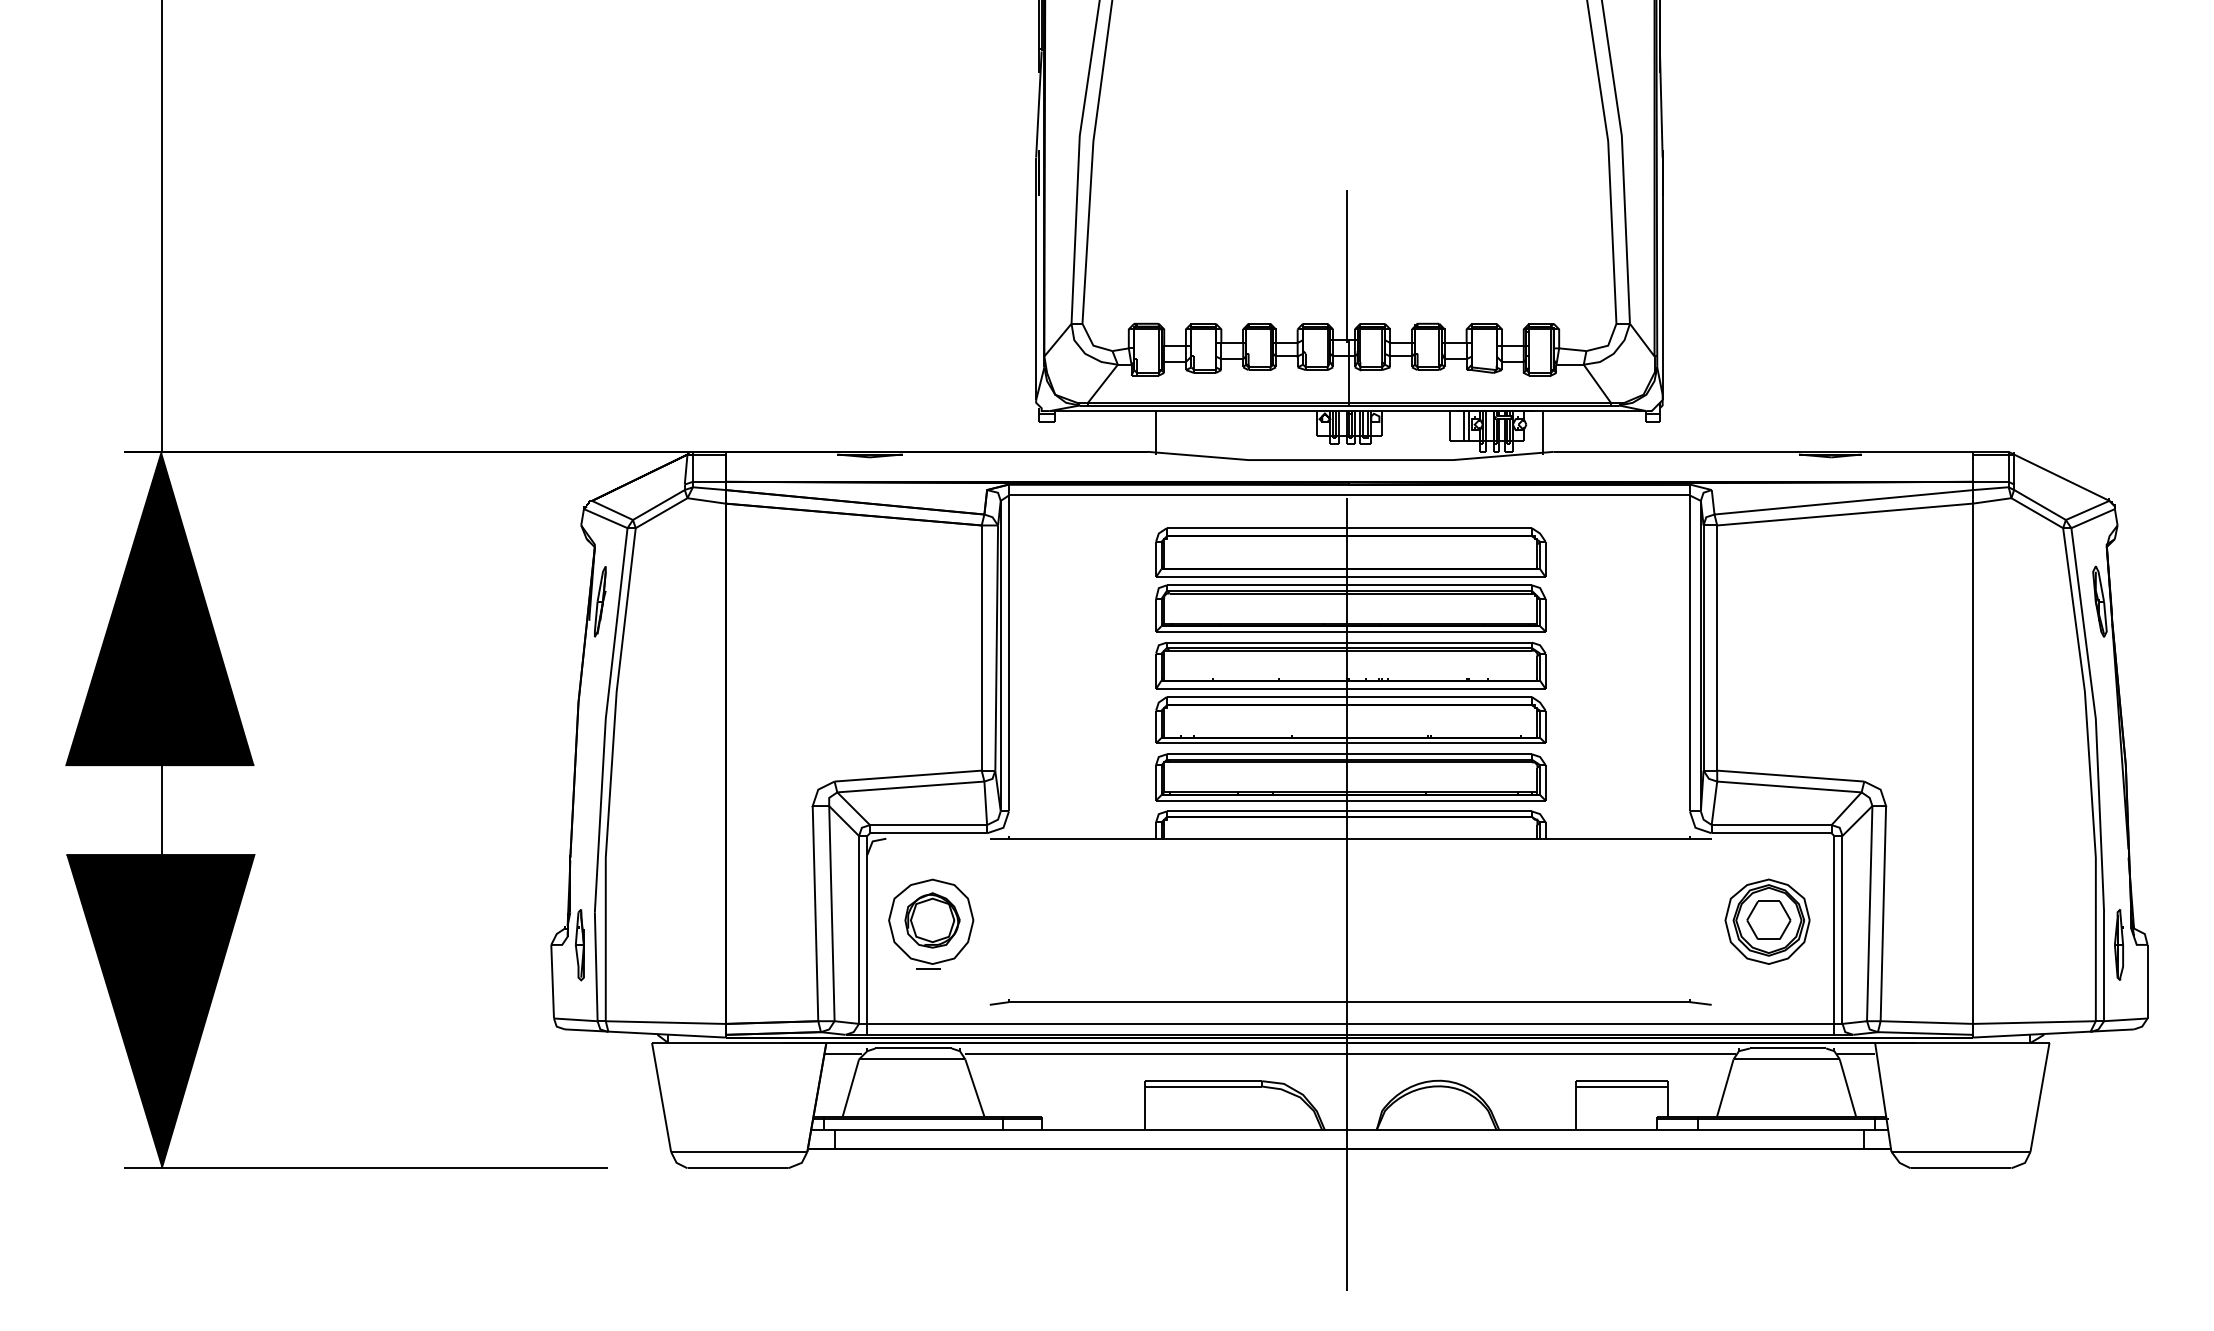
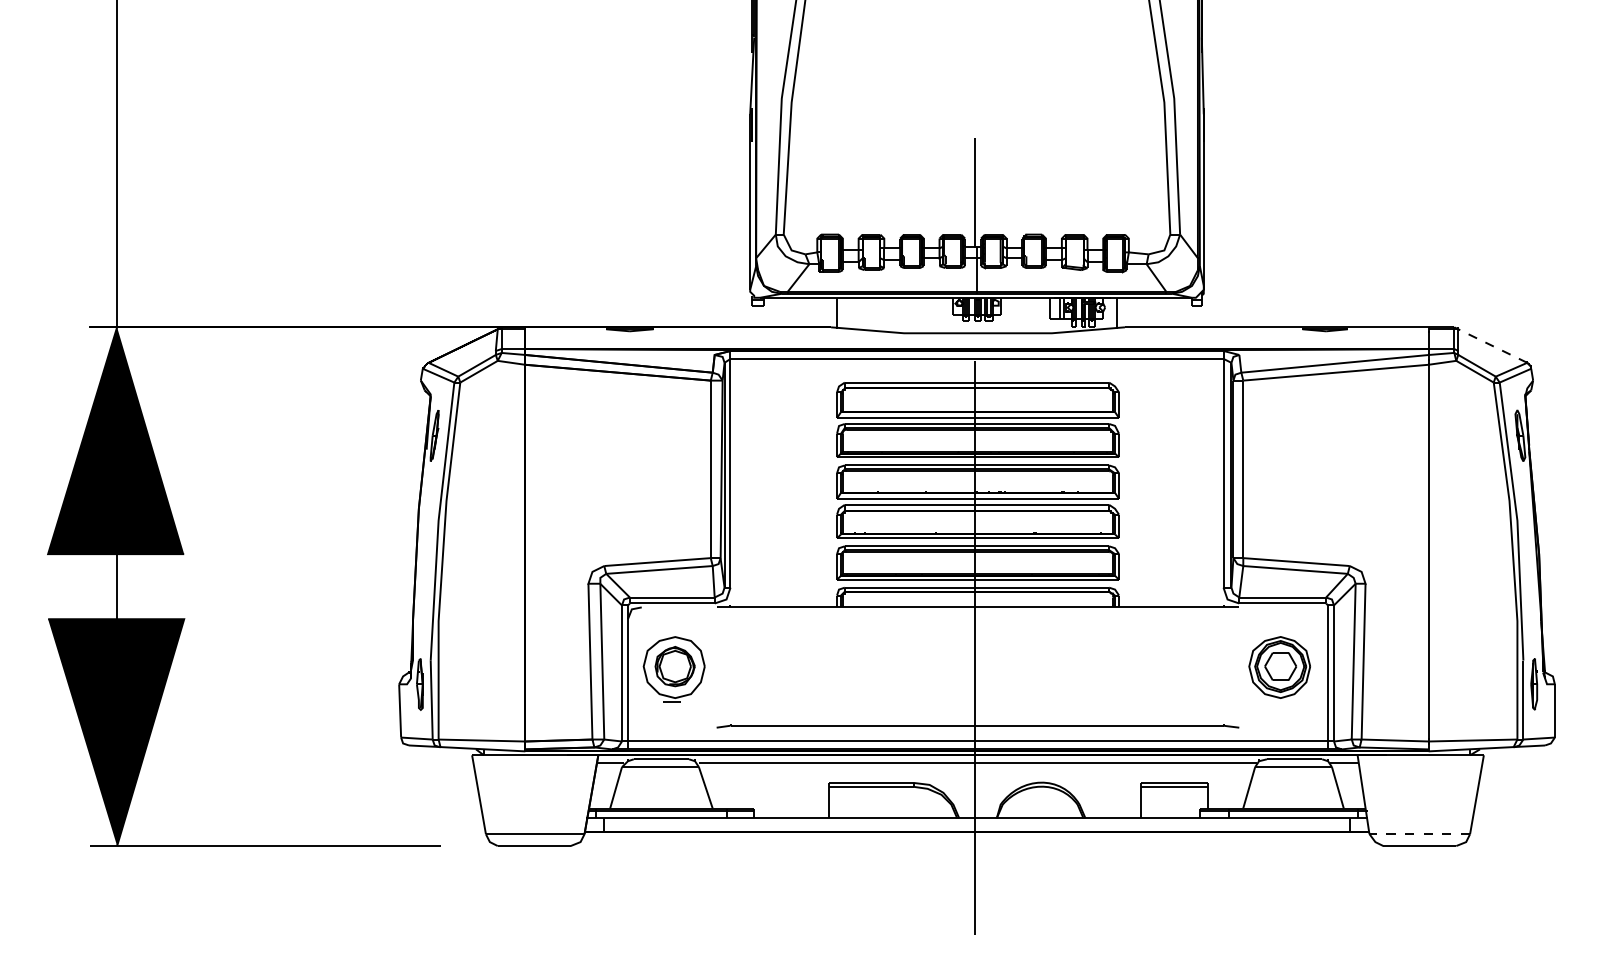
line: (2061, 477) -> (1492, 345), solid -> dashed
line: (1960, 1151) -> (1419, 833), solid -> dashed

